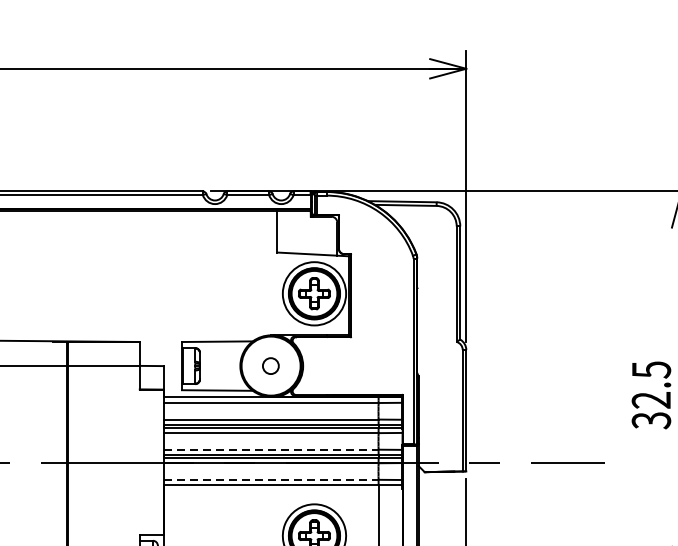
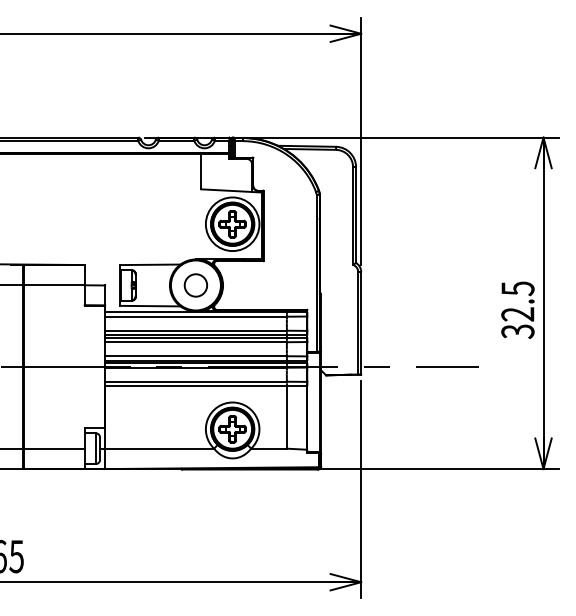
circle: (270, 366) -> (195, 285), size x1.67
line: (271, 450) -> (196, 356), dashed -> solid
line: (271, 479) -> (196, 381), dashed -> solid

